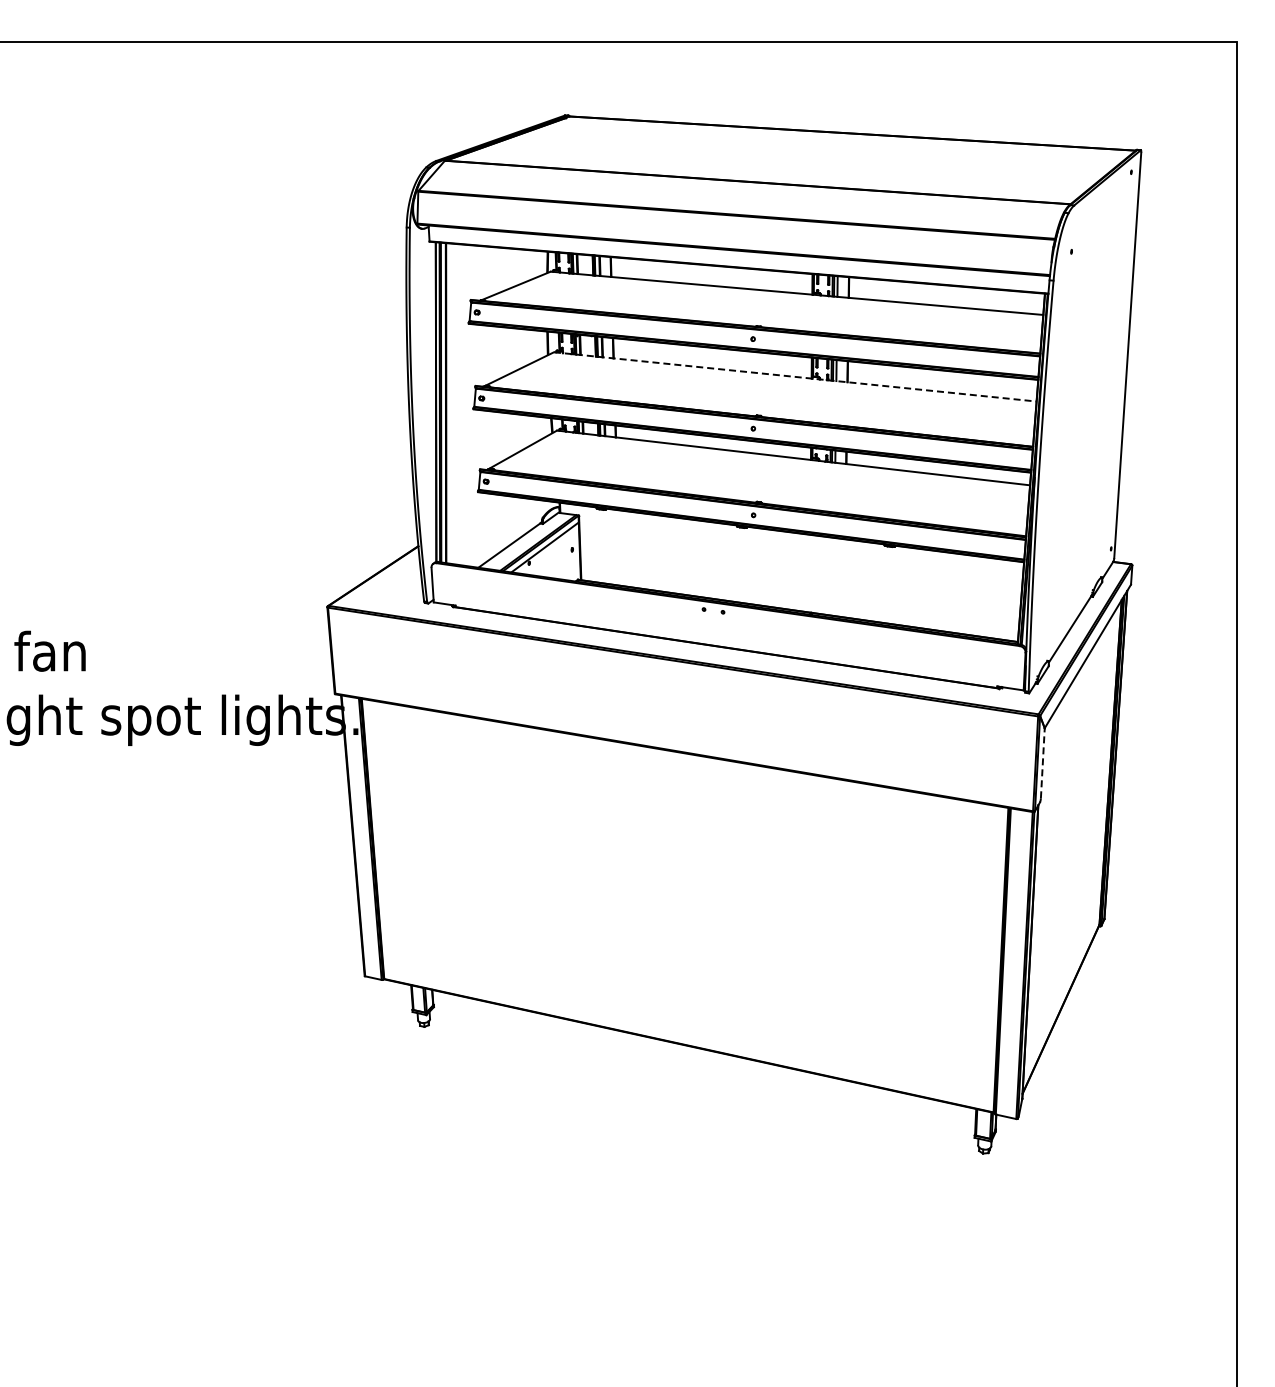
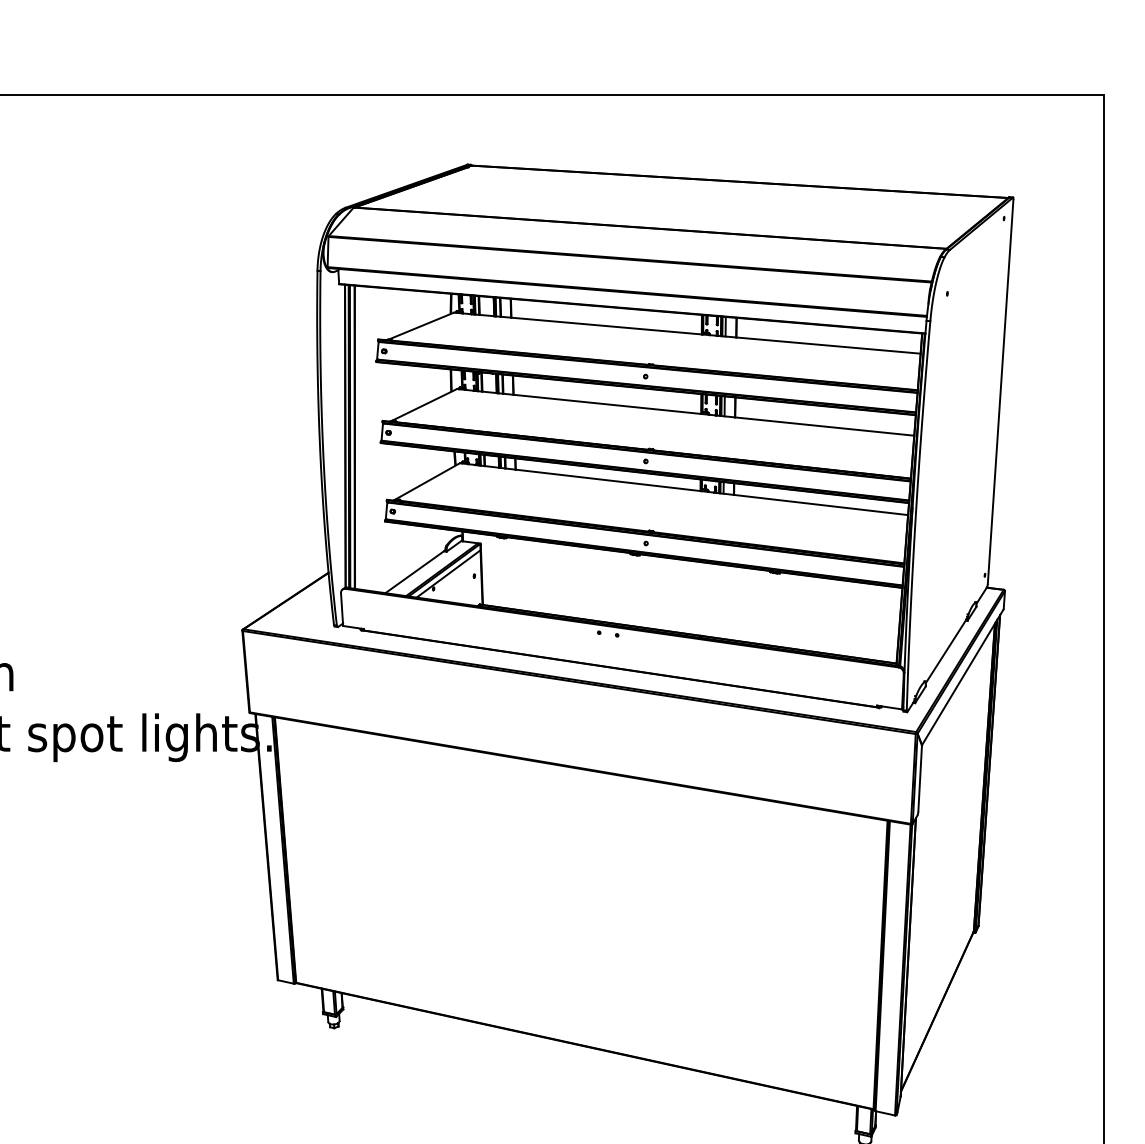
line: (795, 376) -> (685, 411), dashed -> solid
line: (1042, 762) -> (919, 777), dashed -> solid

